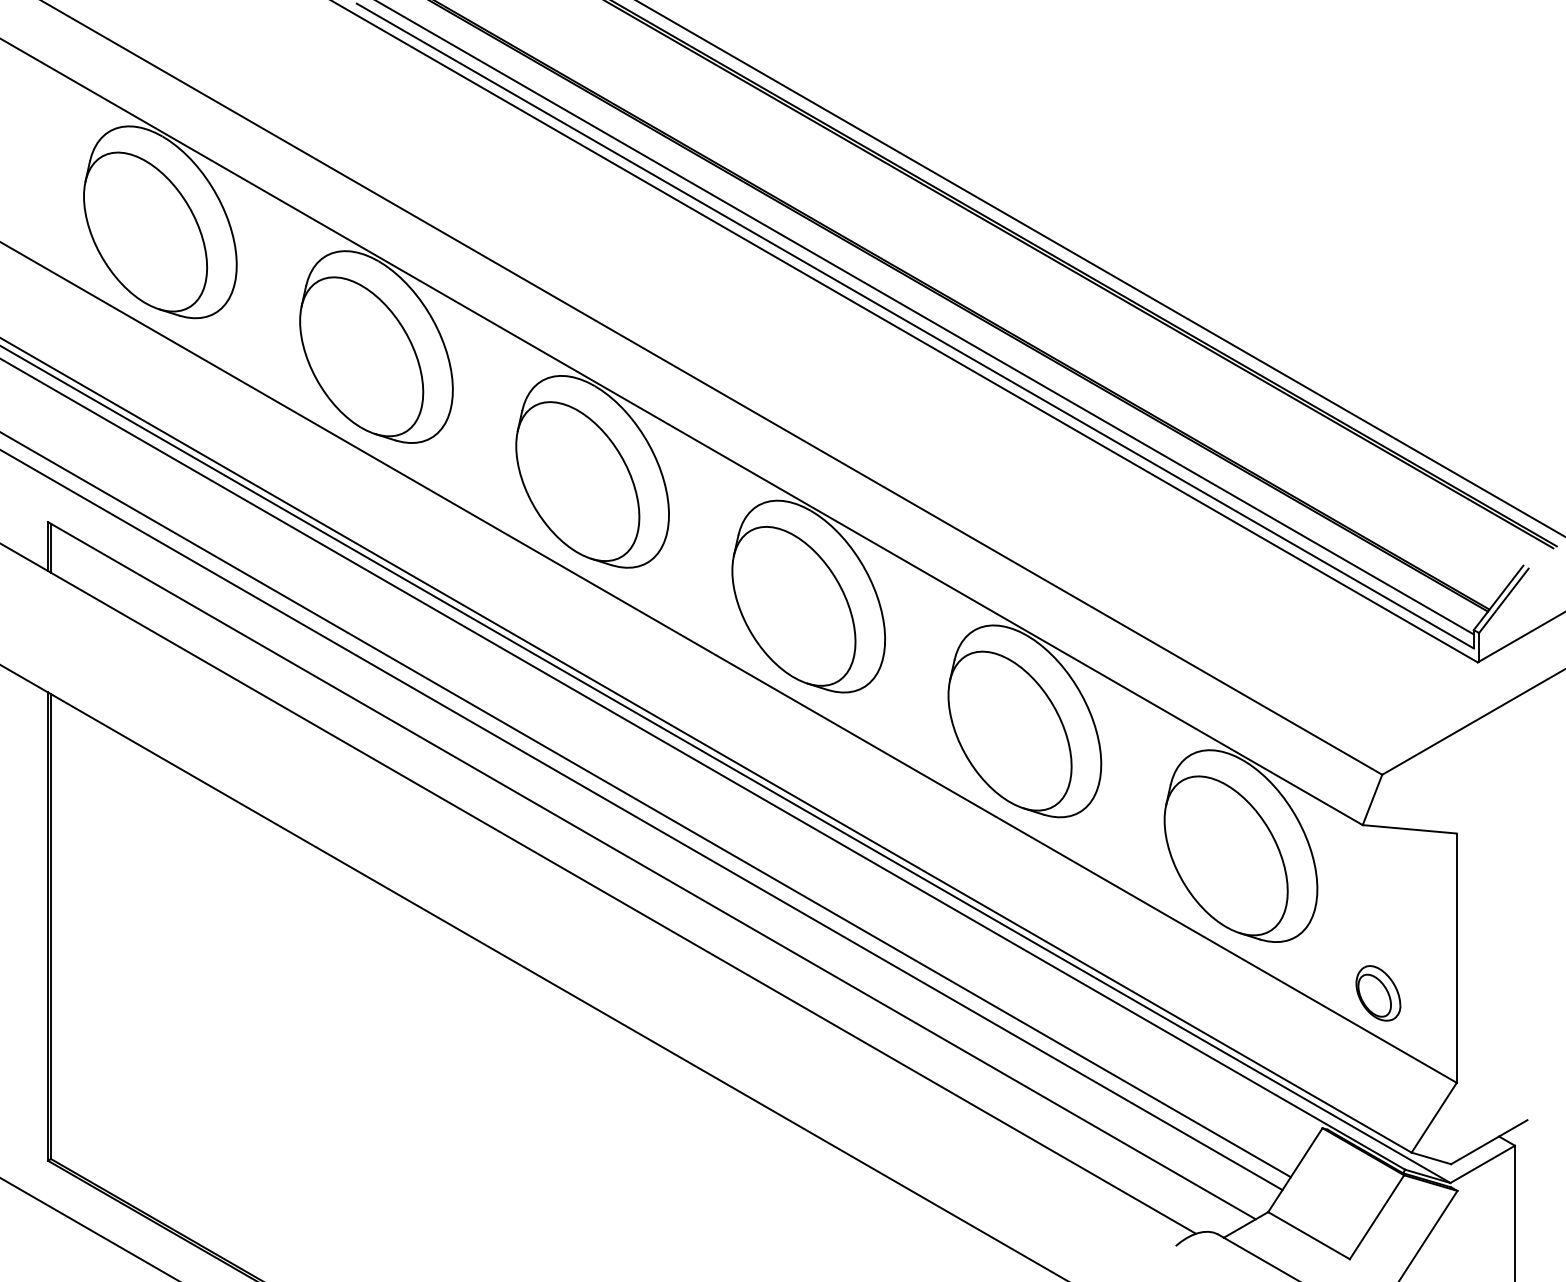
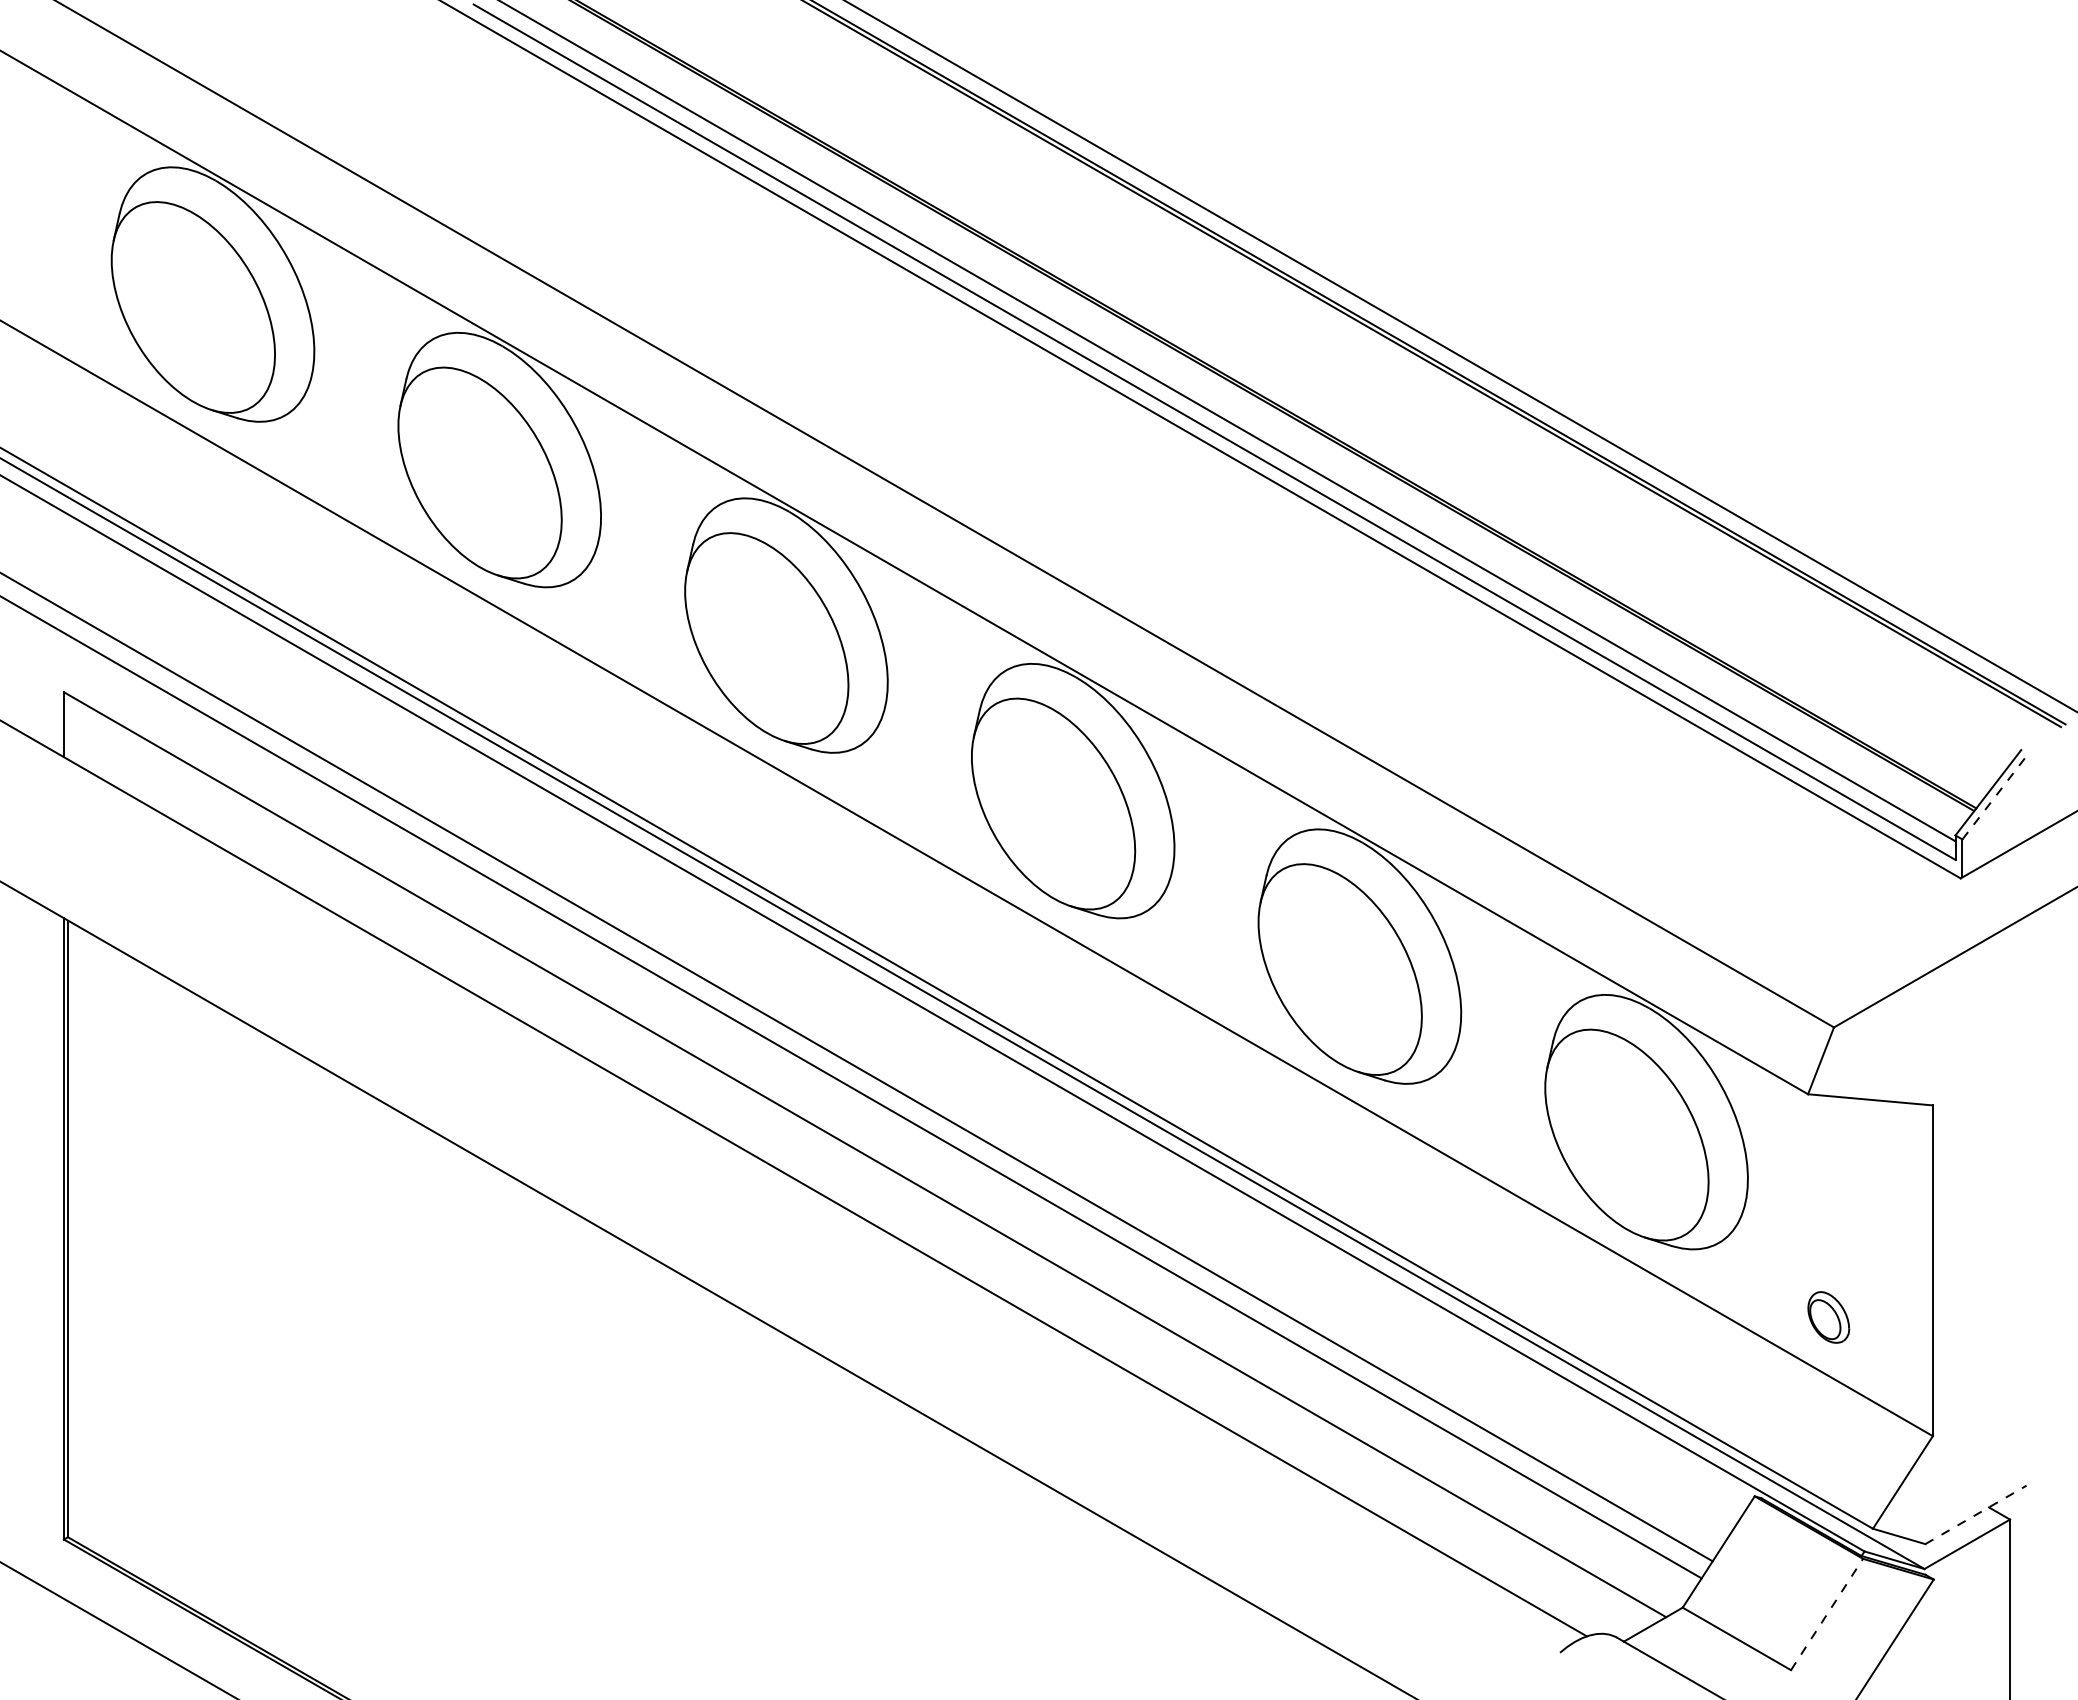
line: (50, 547) -> (67, 726), removed
line: (1504, 600) -> (1995, 796), solid -> dashed
part: (1378, 993) -> (1828, 1317), size x0.7
line: (1489, 1141) -> (1976, 1514), solid -> dashed
line: (1377, 1217) -> (1827, 1614), solid -> dashed

